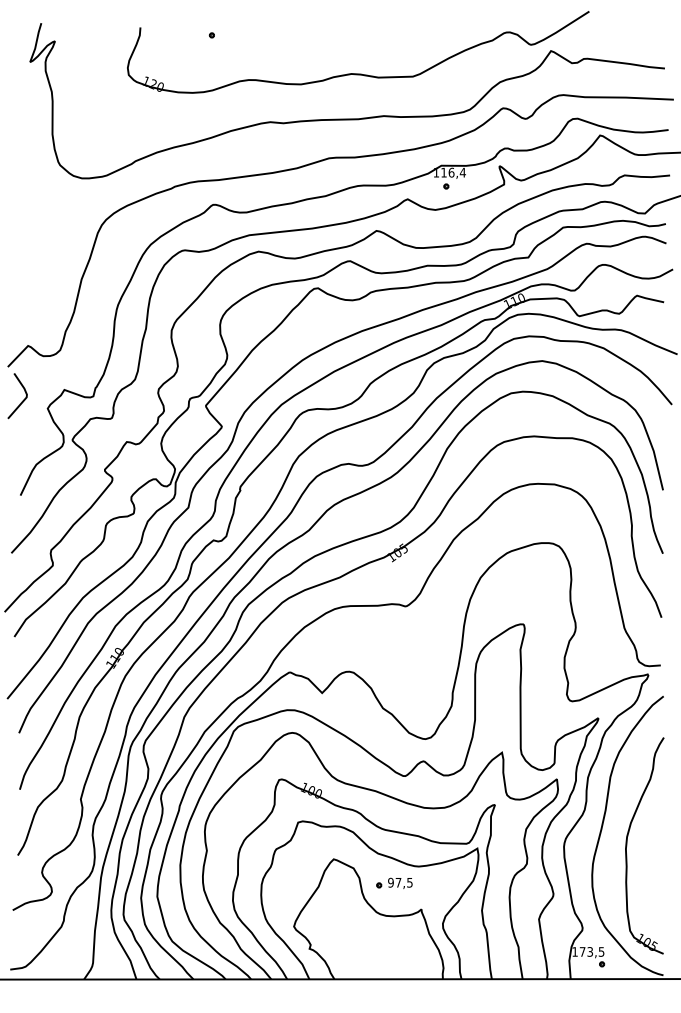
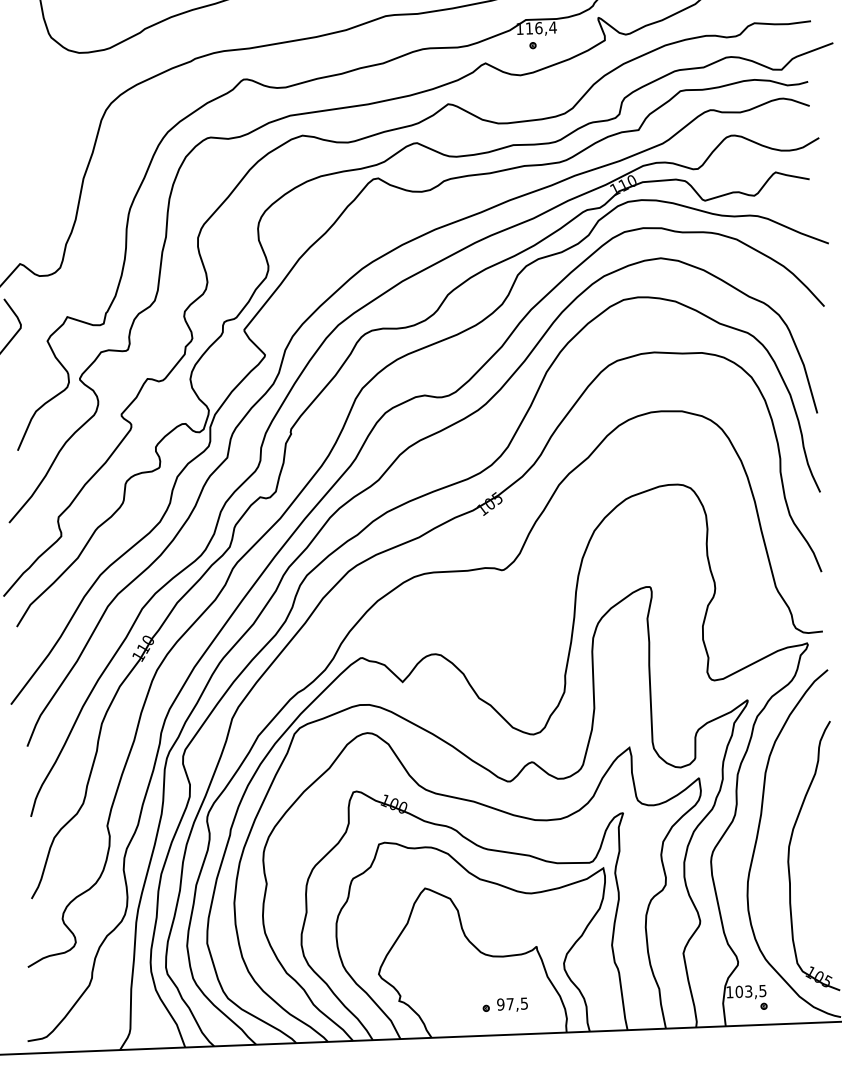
part: (394, 882) -> (505, 1004), moved
text: (582, 951) -> (739, 991), 173,5 -> 103,5

